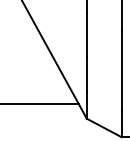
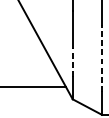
line: (121, 69) -> (101, 58), solid -> dashed
line: (86, 73) -> (72, 61), solid -> dashed

